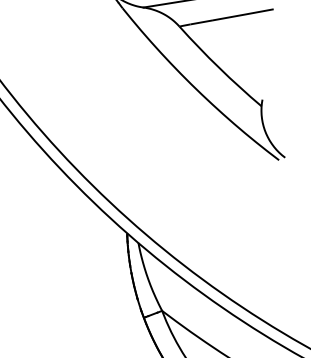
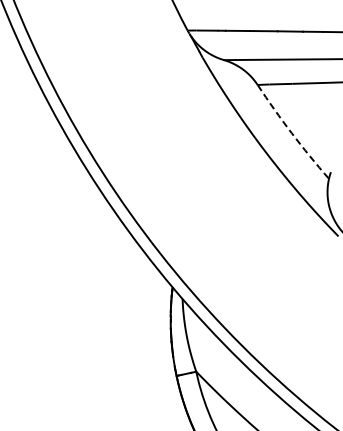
arc: (219, 68) -> (291, 133), solid -> dashed

